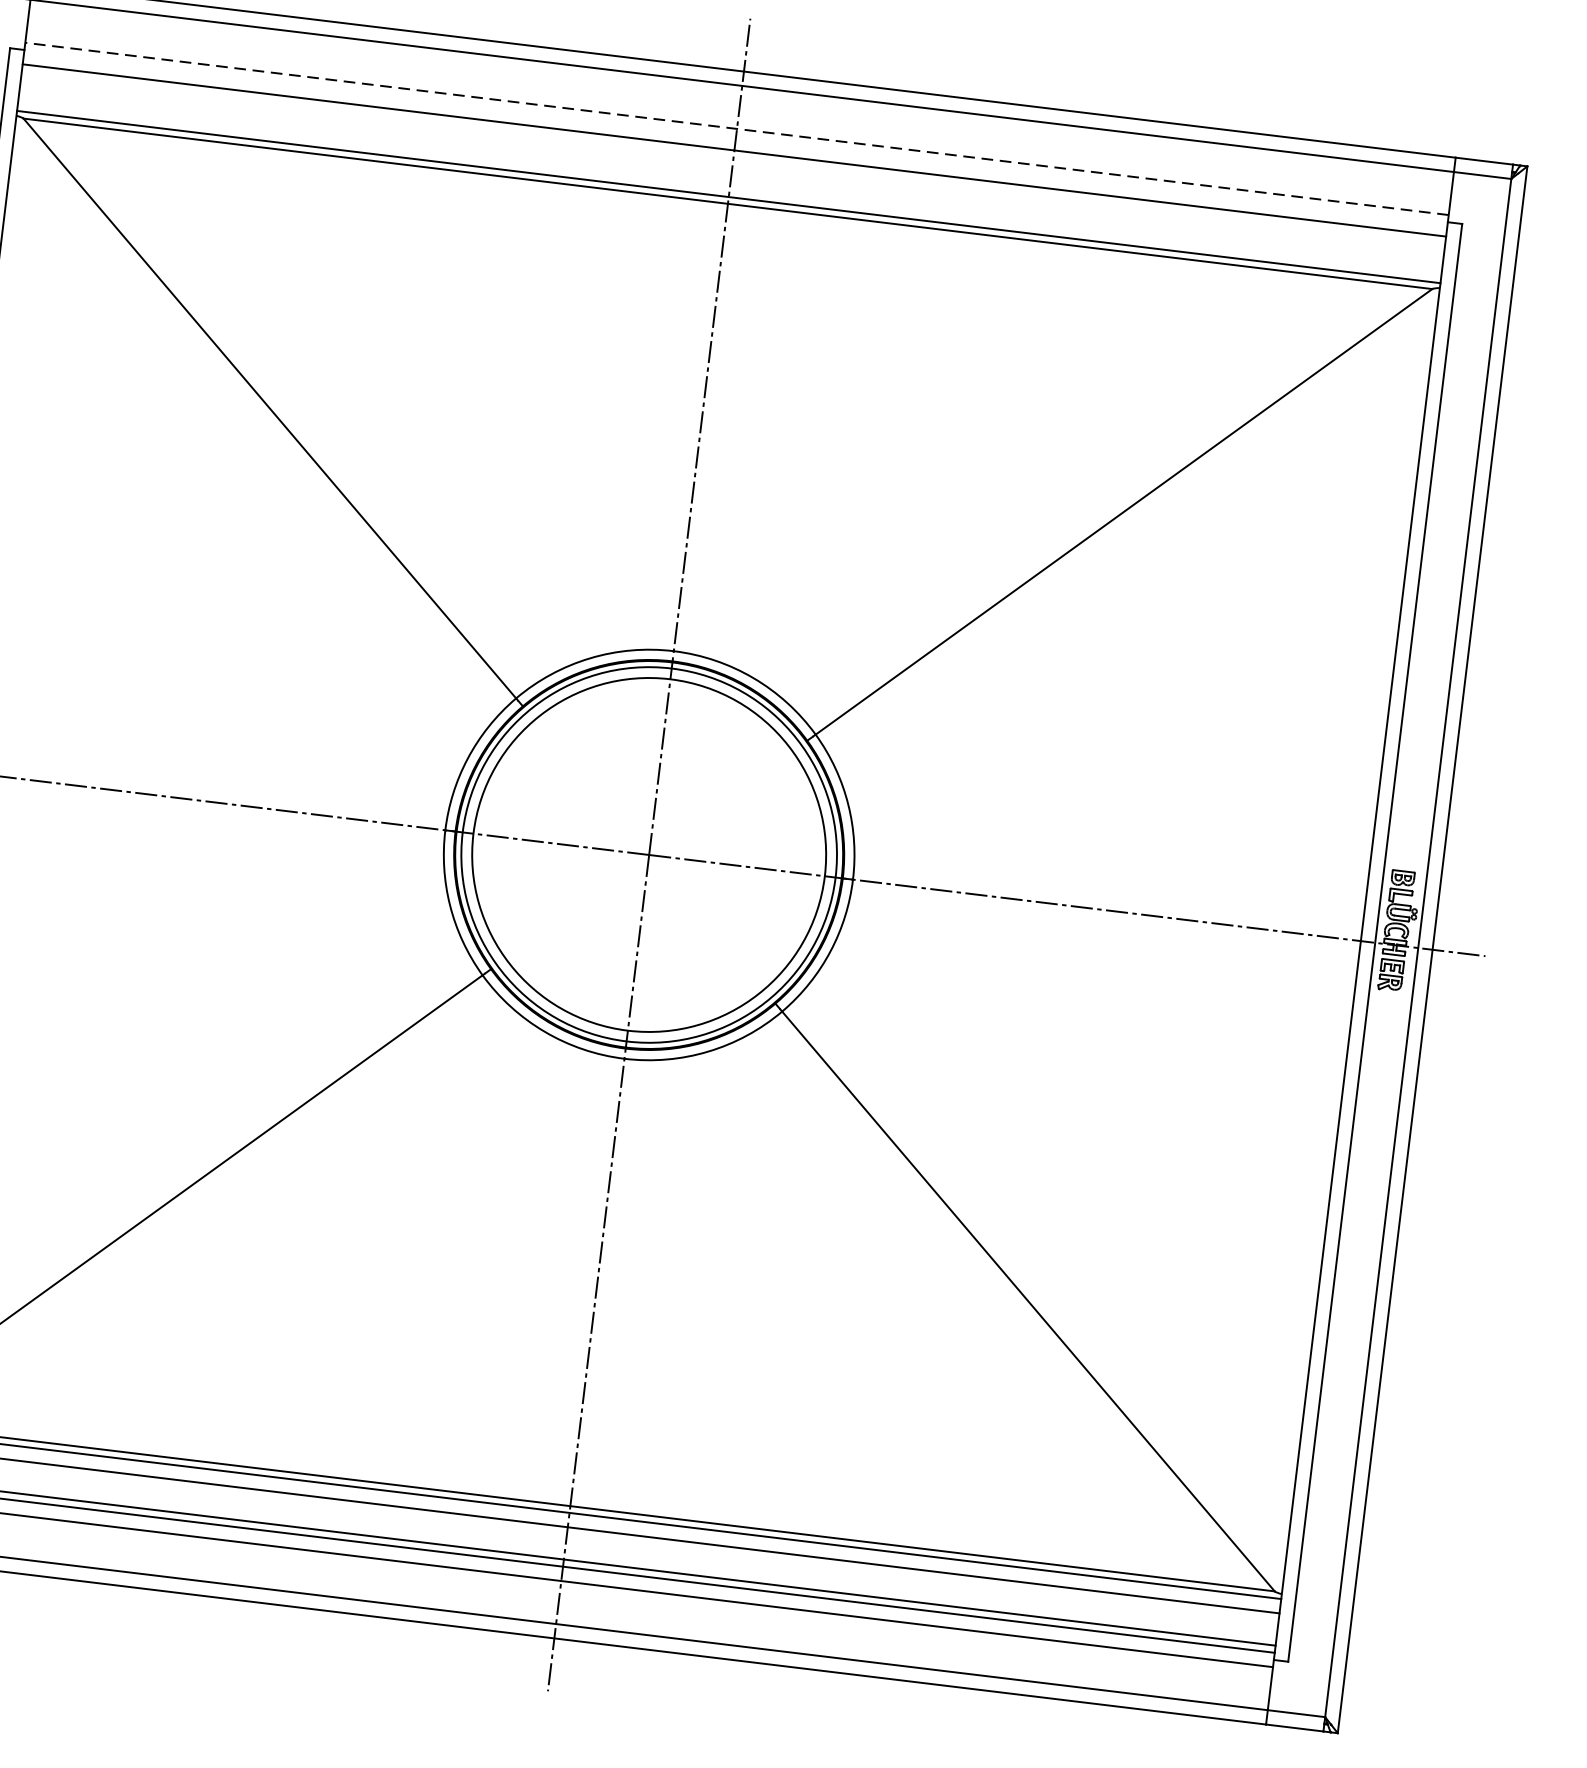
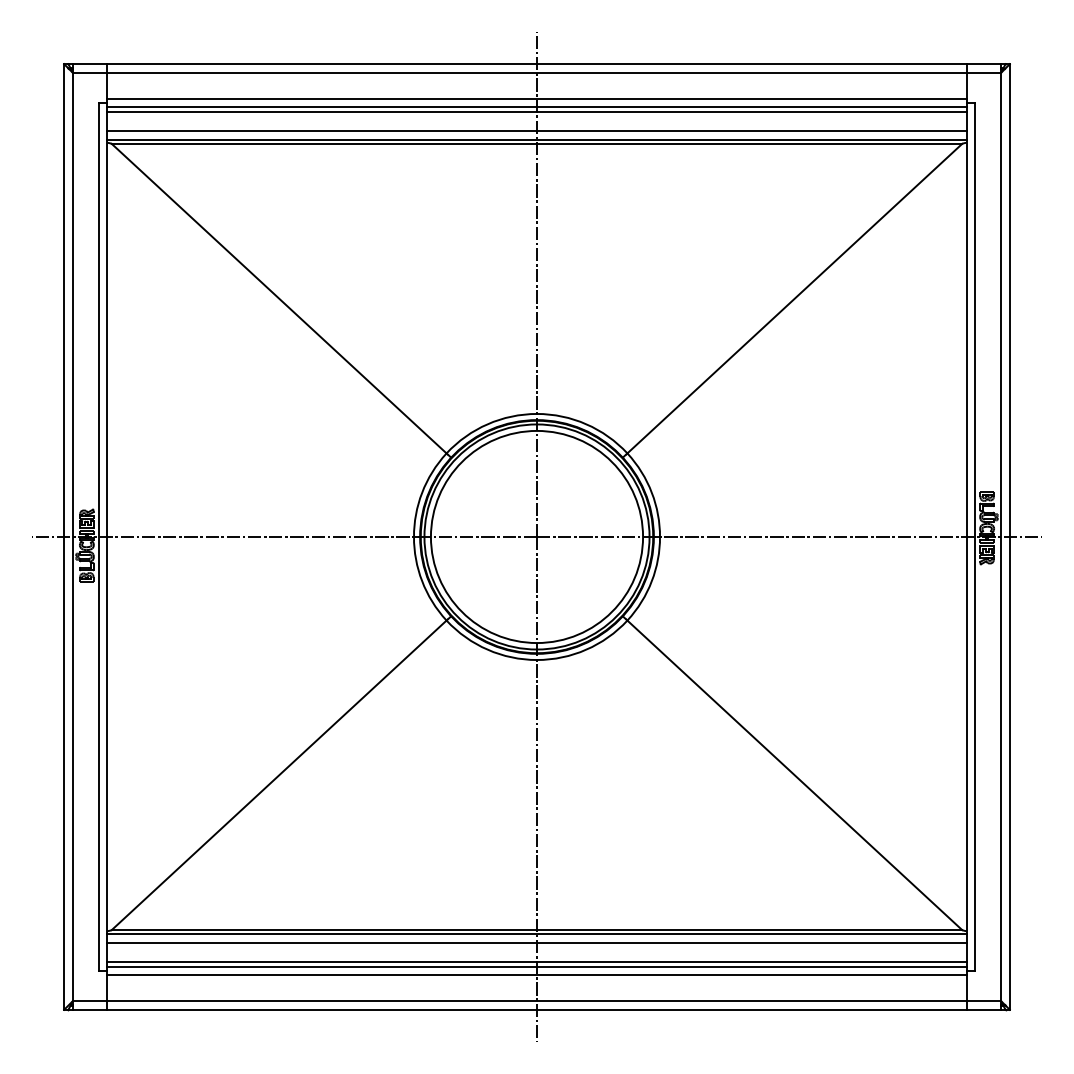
line: (737, 128) -> (537, 98), dashed -> solid
line: (734, 143) -> (536, 107), added
line: (729, 183) -> (536, 131), added

